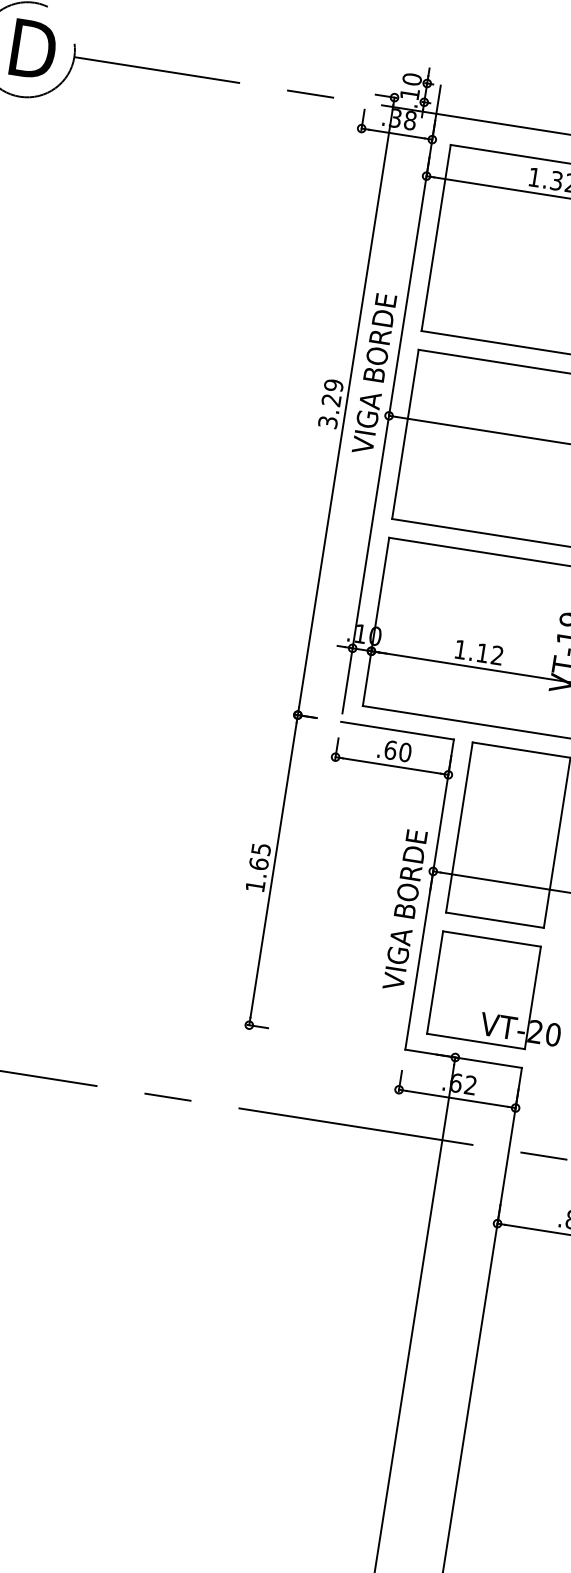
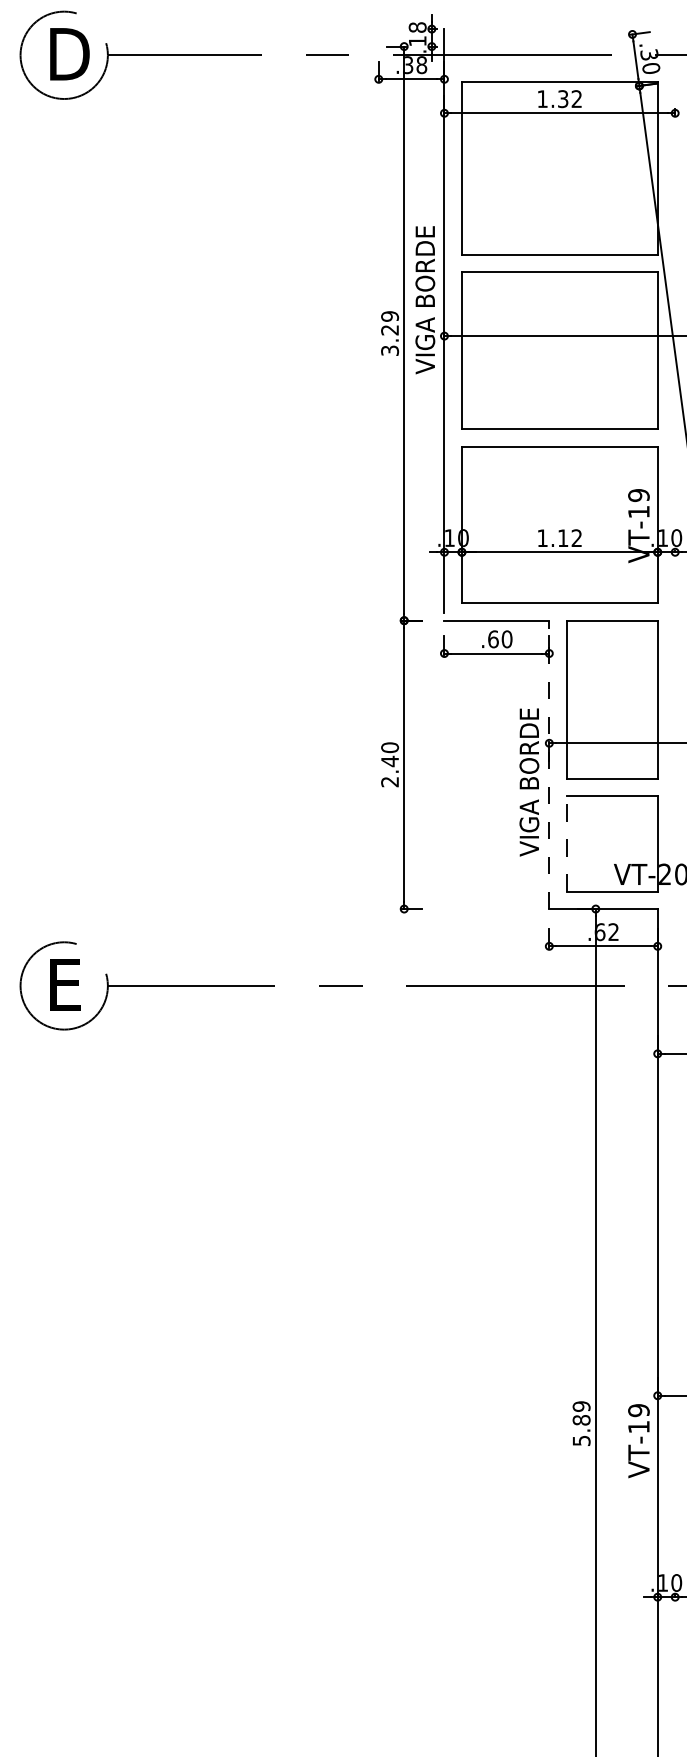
text: (412, 79) -> (417, 27), .10 -> .18
text: (258, 867) -> (390, 764), 1.65 -> 2.40
line: (429, 894) -> (549, 764), solid -> dashed
line: (434, 982) -> (566, 843), solid -> dashed

